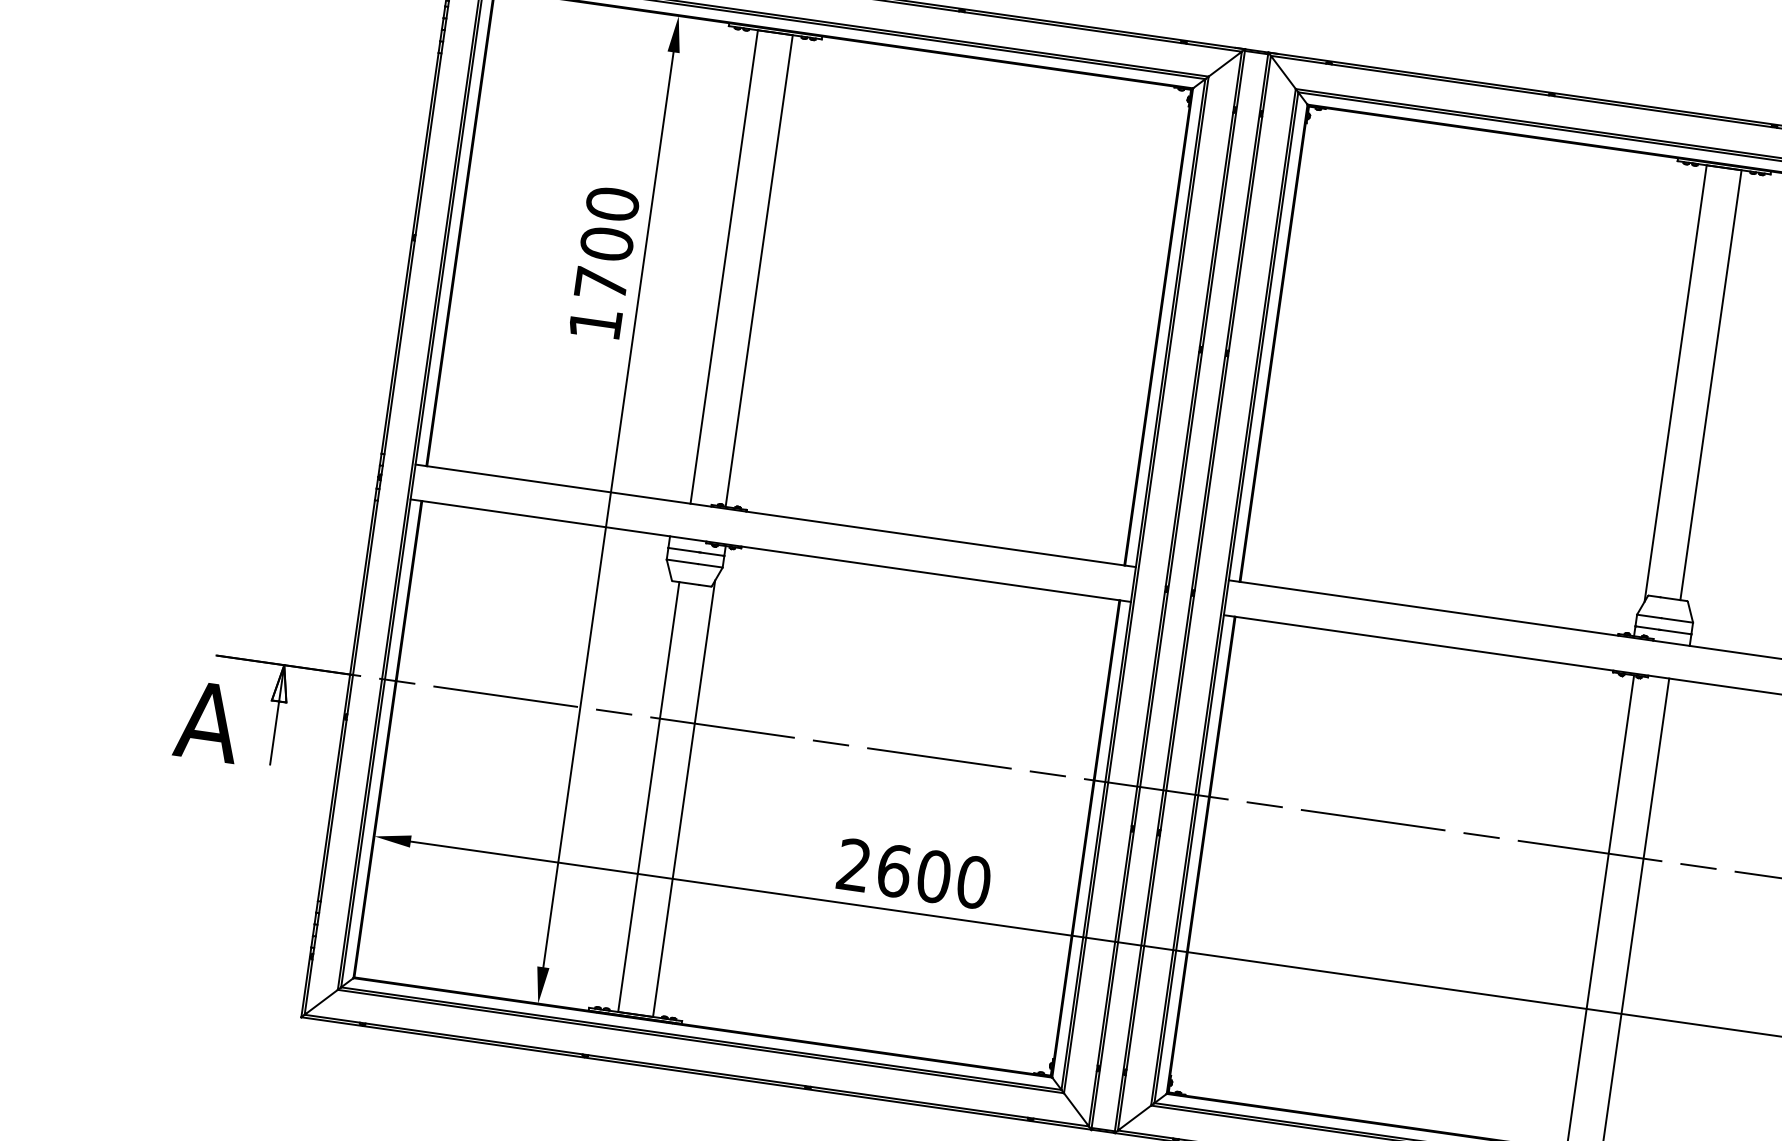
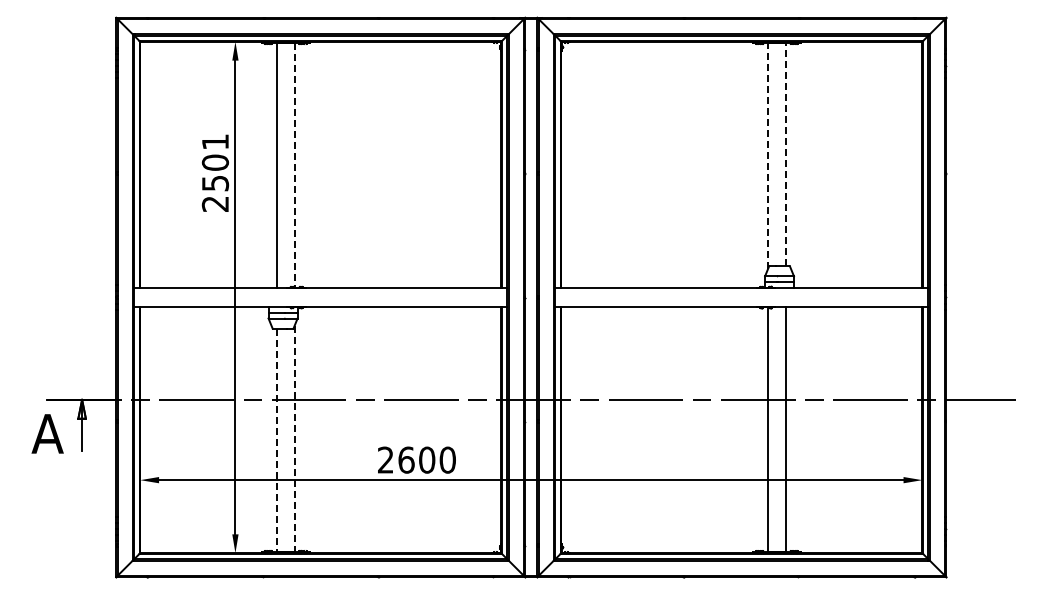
text: (604, 262) -> (215, 172), 1700 -> 2501
line: (758, 271) -> (294, 165), solid -> dashed
line: (1674, 383) -> (767, 156), solid -> dashed
line: (1710, 384) -> (785, 154), solid -> dashed
line: (648, 797) -> (276, 440), solid -> dashed
line: (683, 798) -> (294, 438), solid -> dashed

